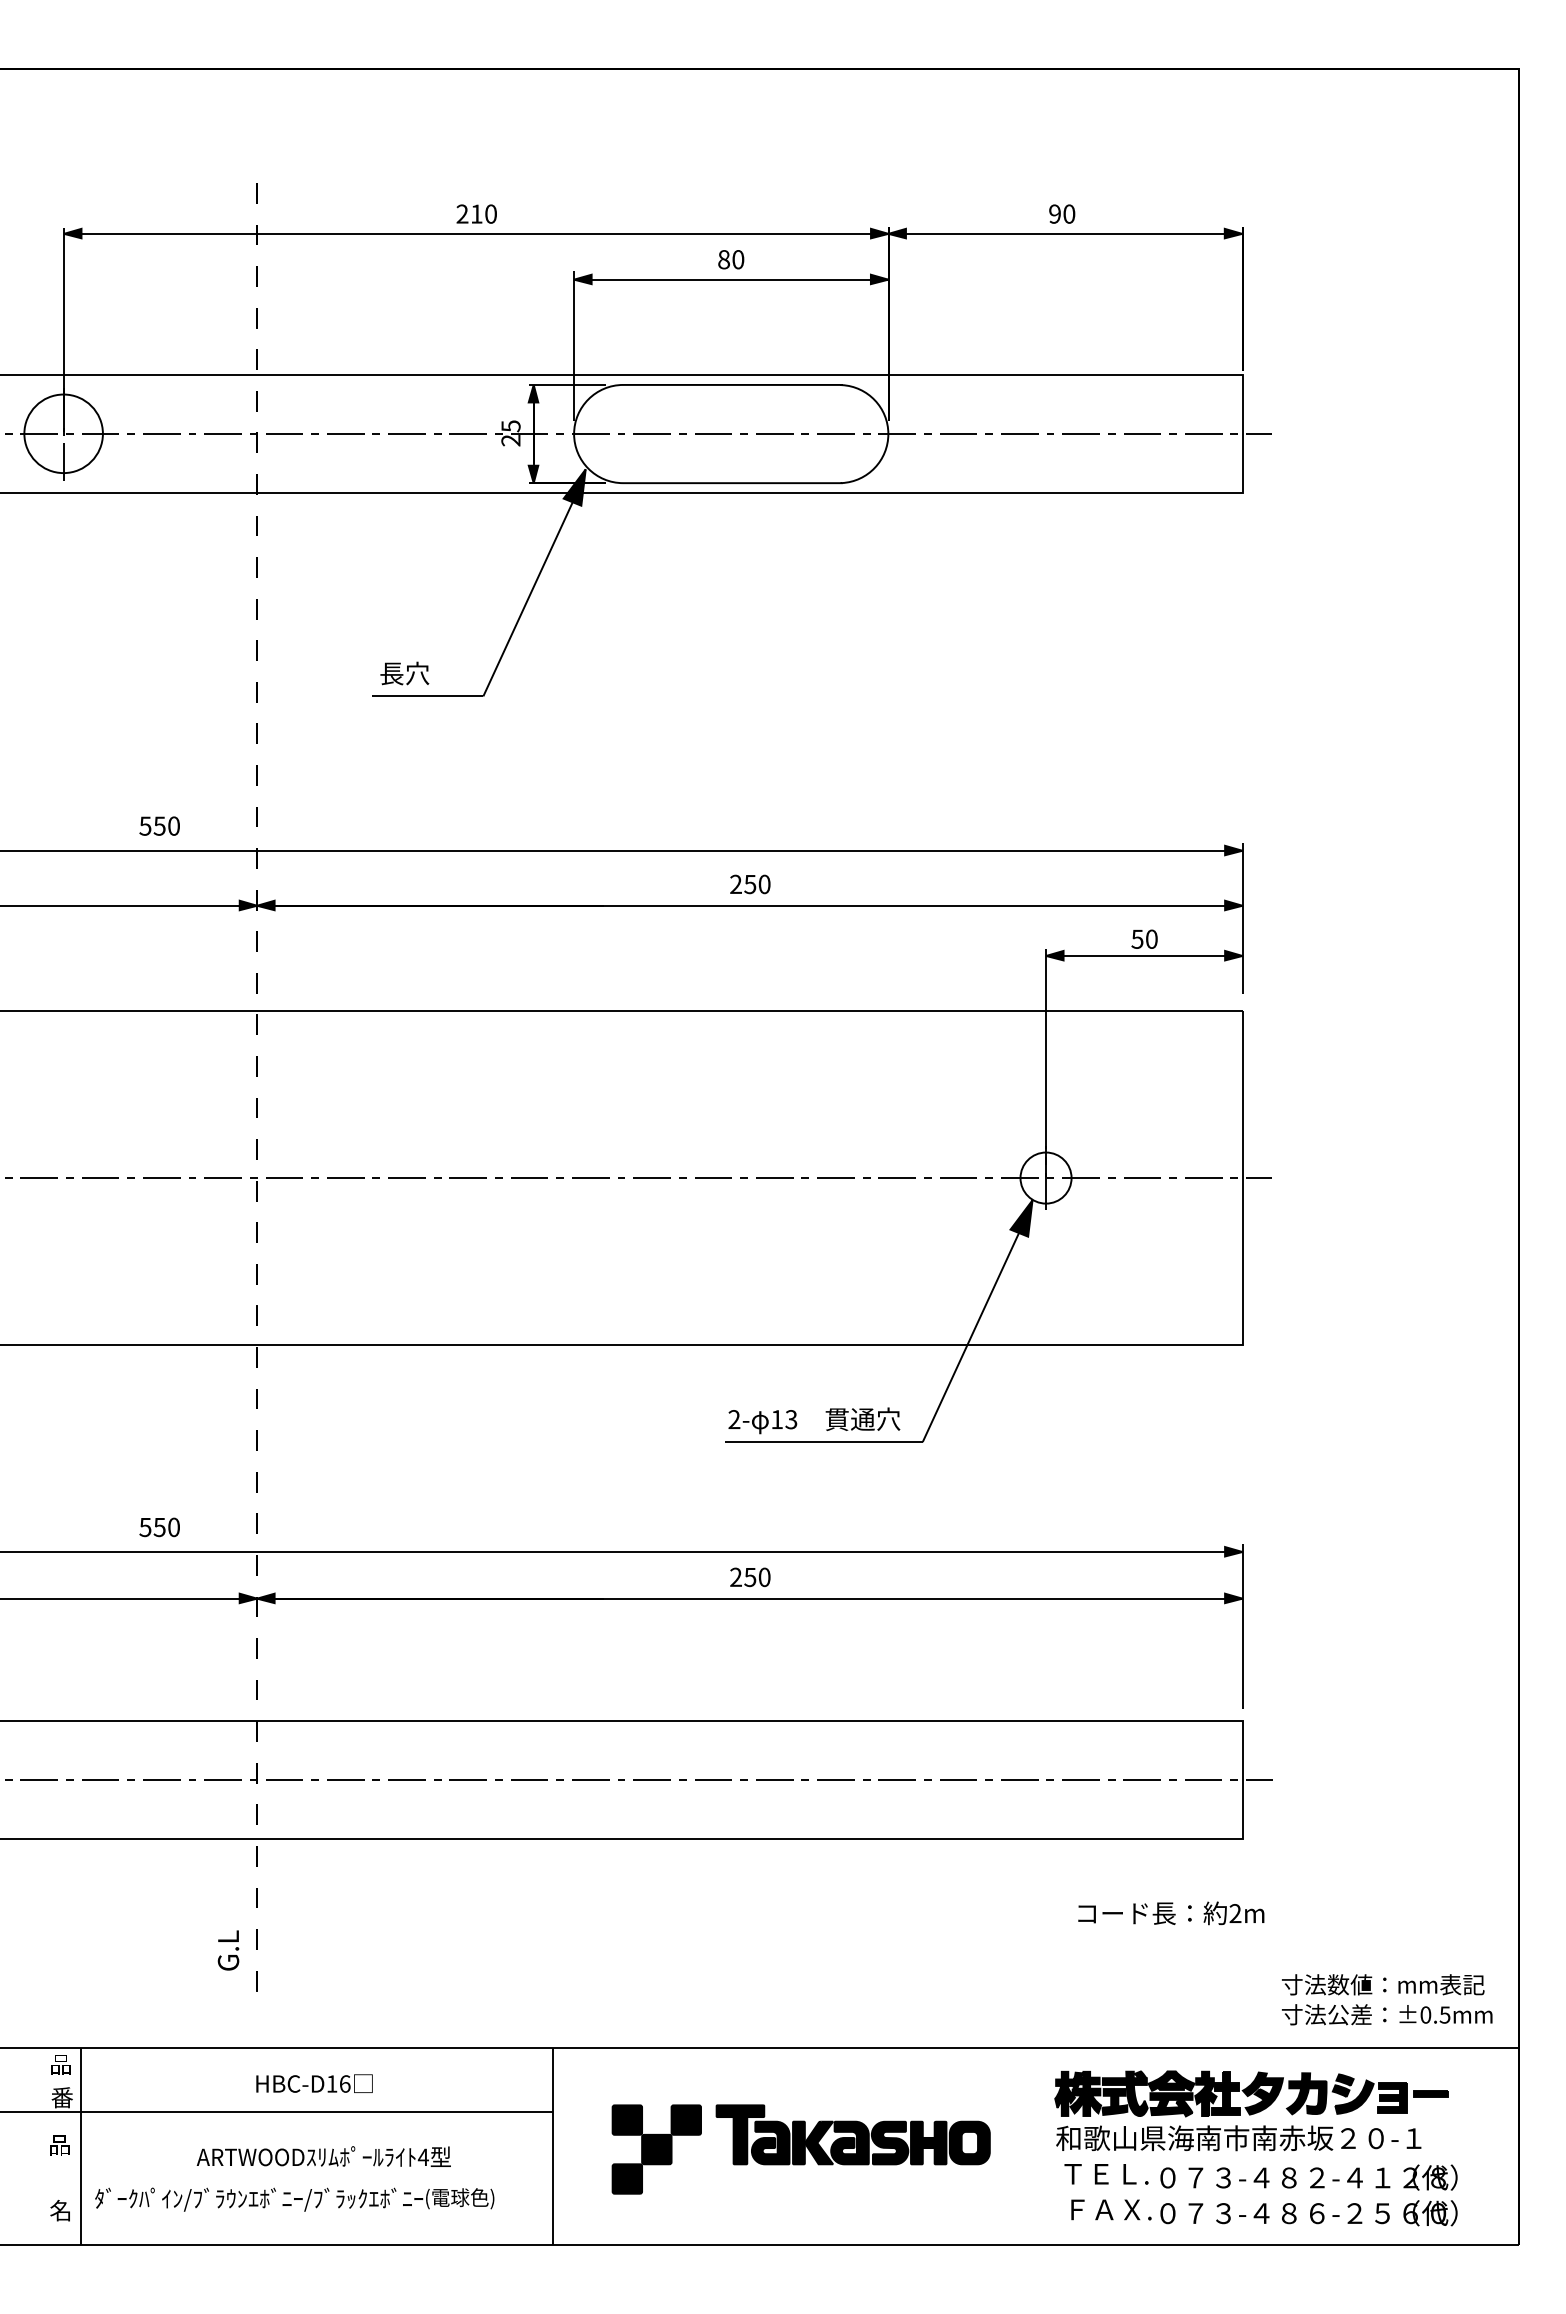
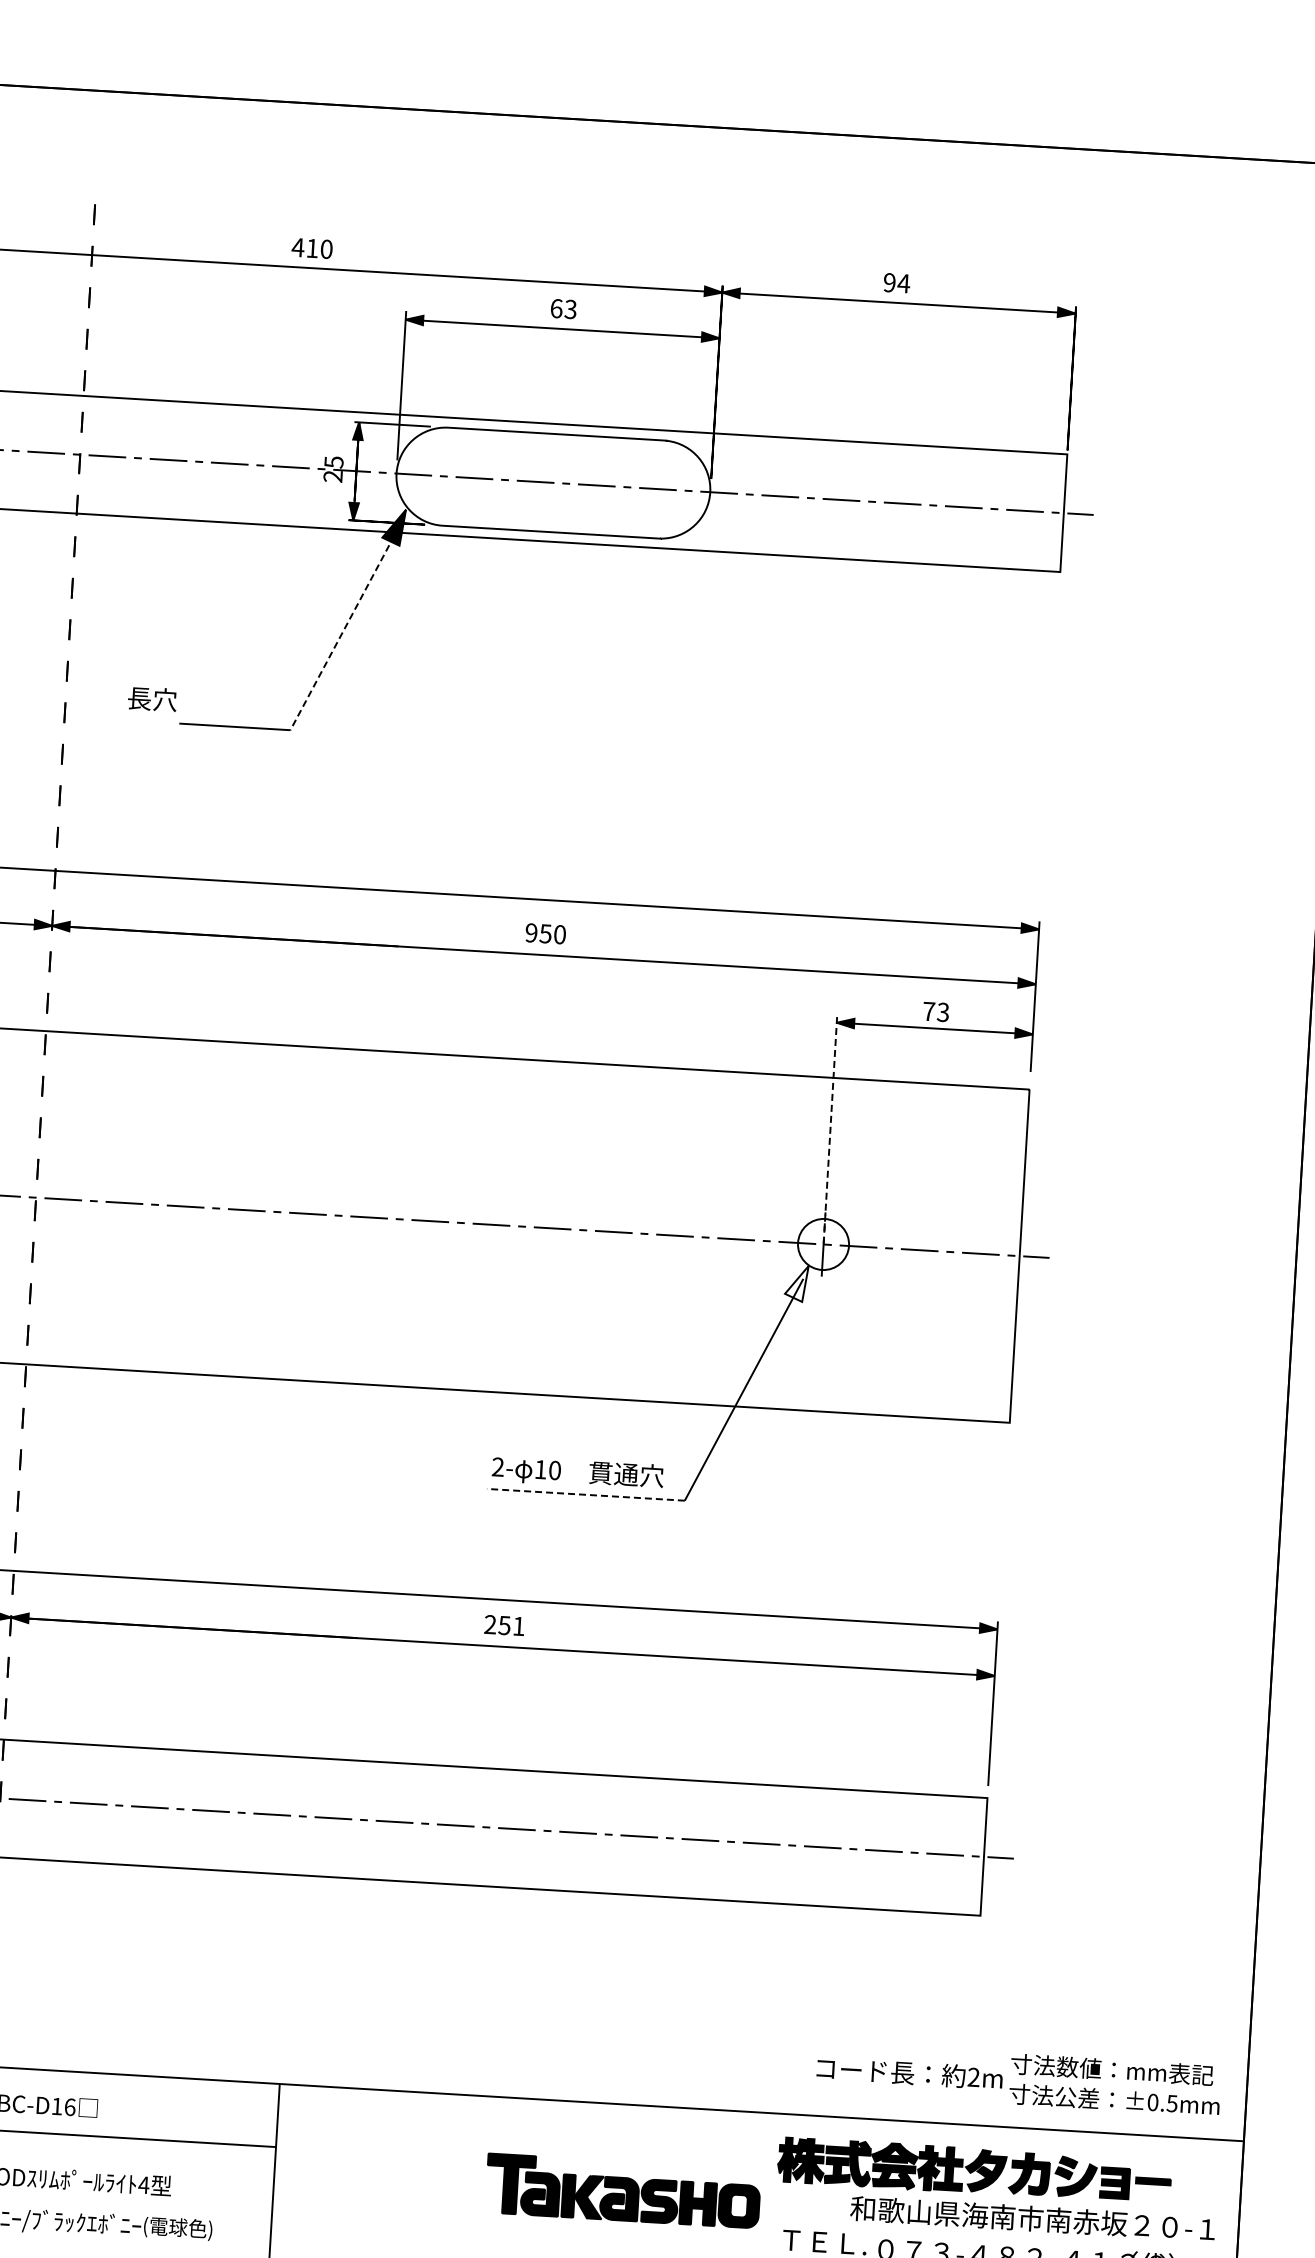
text: (462, 213) -> (298, 247), 210 -> 410
text: (1068, 213) -> (903, 282), 90 -> 94
text: (731, 259) -> (564, 308), 80 -> 63
line: (531, 591) -> (344, 628), solid -> dashed
text: (404, 673) -> (152, 699), moved
text: (735, 884) -> (530, 933), 250 -> 950
text: (1144, 938) -> (936, 1011), 50 -> 73
line: (1046, 1062) -> (830, 1129), solid -> dashed
fill: (1021, 1218) -> (796, 1283), removed
text: (791, 1419) -> (555, 1470), 13 -> 10
line: (823, 1442) -> (585, 1495), solid -> dashed
text: (764, 1577) -> (518, 1626), 250 -> 251
text: (1171, 1913) -> (909, 2073), moved
part: (852, 2134) -> (622, 2190), moved
text: (1238, 2138) -> (1032, 2219), moved
part: (656, 2149) -> (377, 2191), removed

